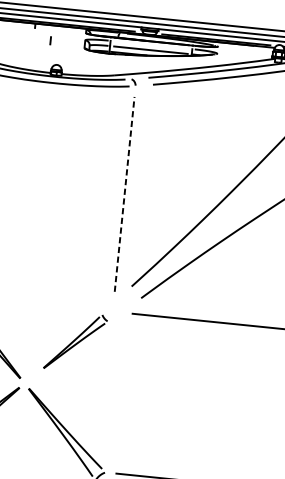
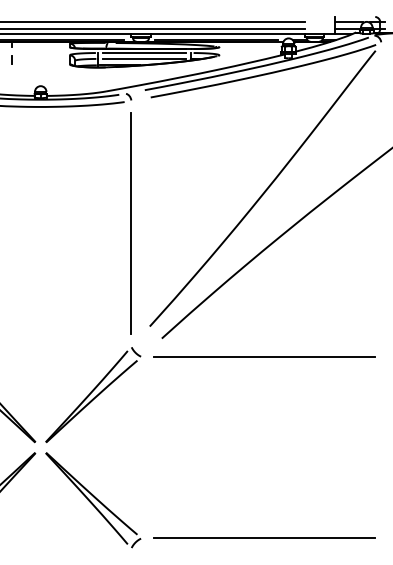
line: (50, 40) -> (11, 59), moved
line: (151, 45) -> (144, 53), added
line: (124, 194) -> (131, 223), dashed -> solid
part: (75, 342) -> (93, 395), size x1.43

